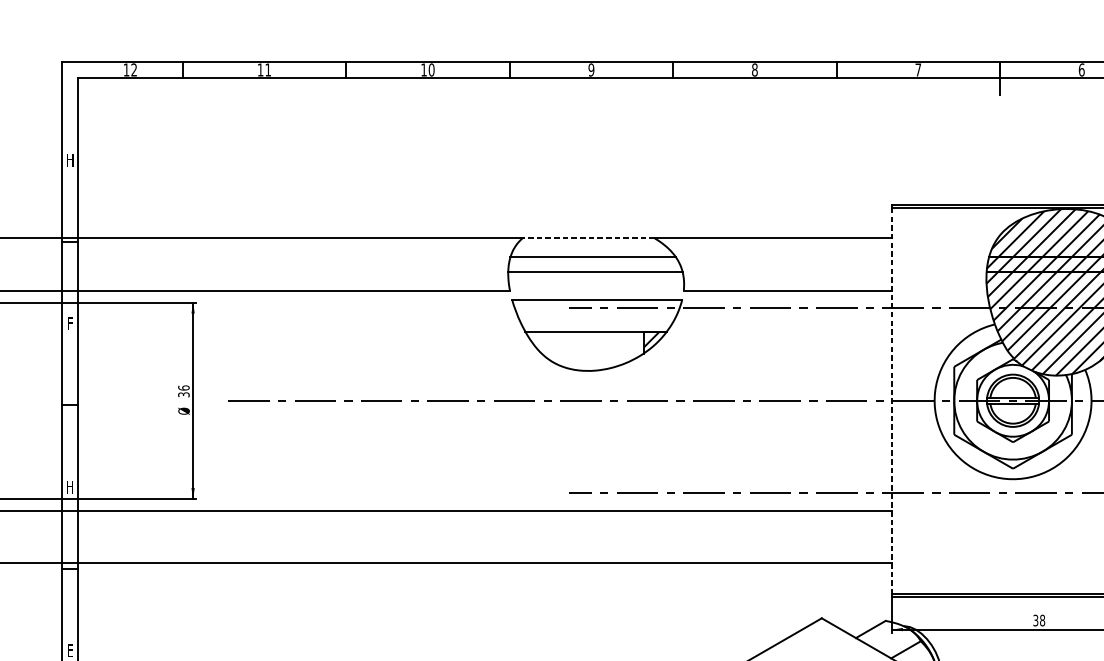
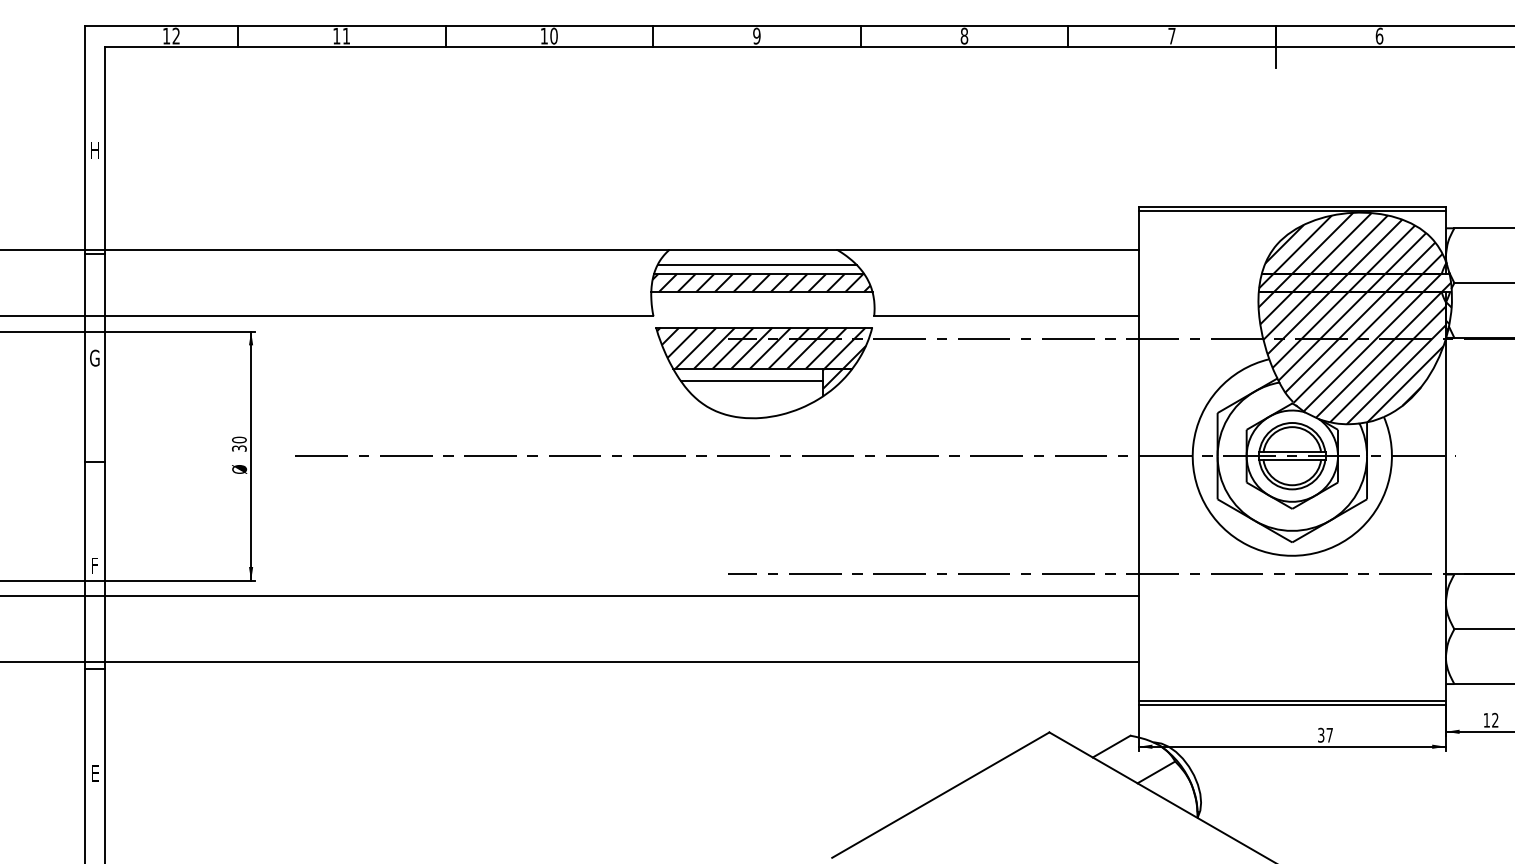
line: (587, 238) -> (752, 249), dashed -> solid
line: (591, 250) -> (756, 265), added
hatch: (595, 264) -> (761, 283), added
hatch: (595, 315) -> (761, 347), added
text: (69, 323) -> (94, 357), F -> G
line: (587, 341) -> (752, 381), added
text: (183, 387) -> (239, 439), 36 -> 30
line: (891, 401) -> (1138, 456), dashed -> solid
text: (69, 486) -> (94, 565), H -> F
text: (1042, 619) -> (1329, 734), 38 -> 37

